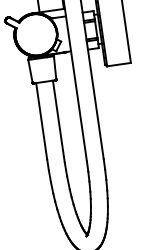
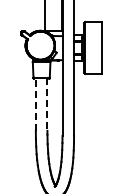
line: (58, 120) -> (47, 105), solid -> dashed
line: (41, 121) -> (35, 104), solid -> dashed

